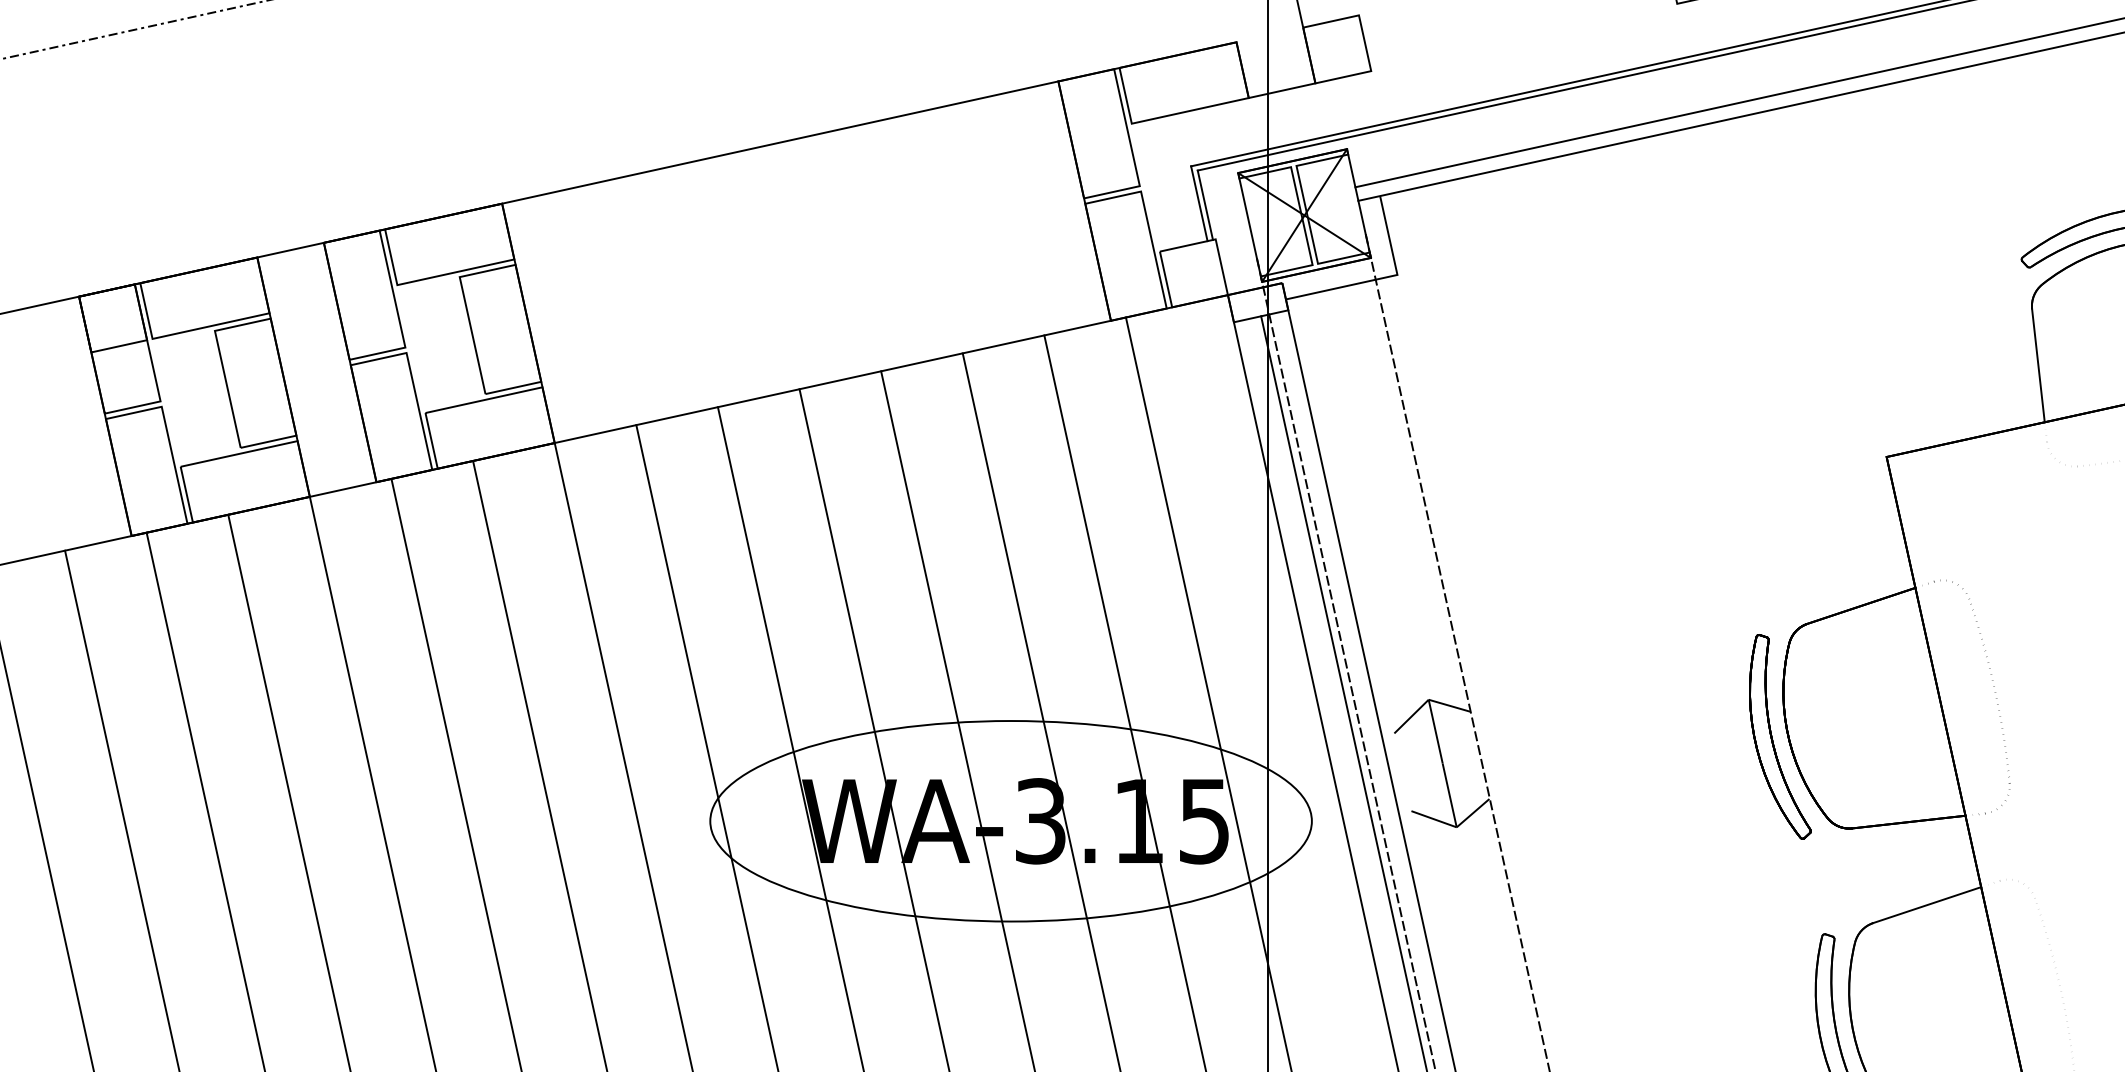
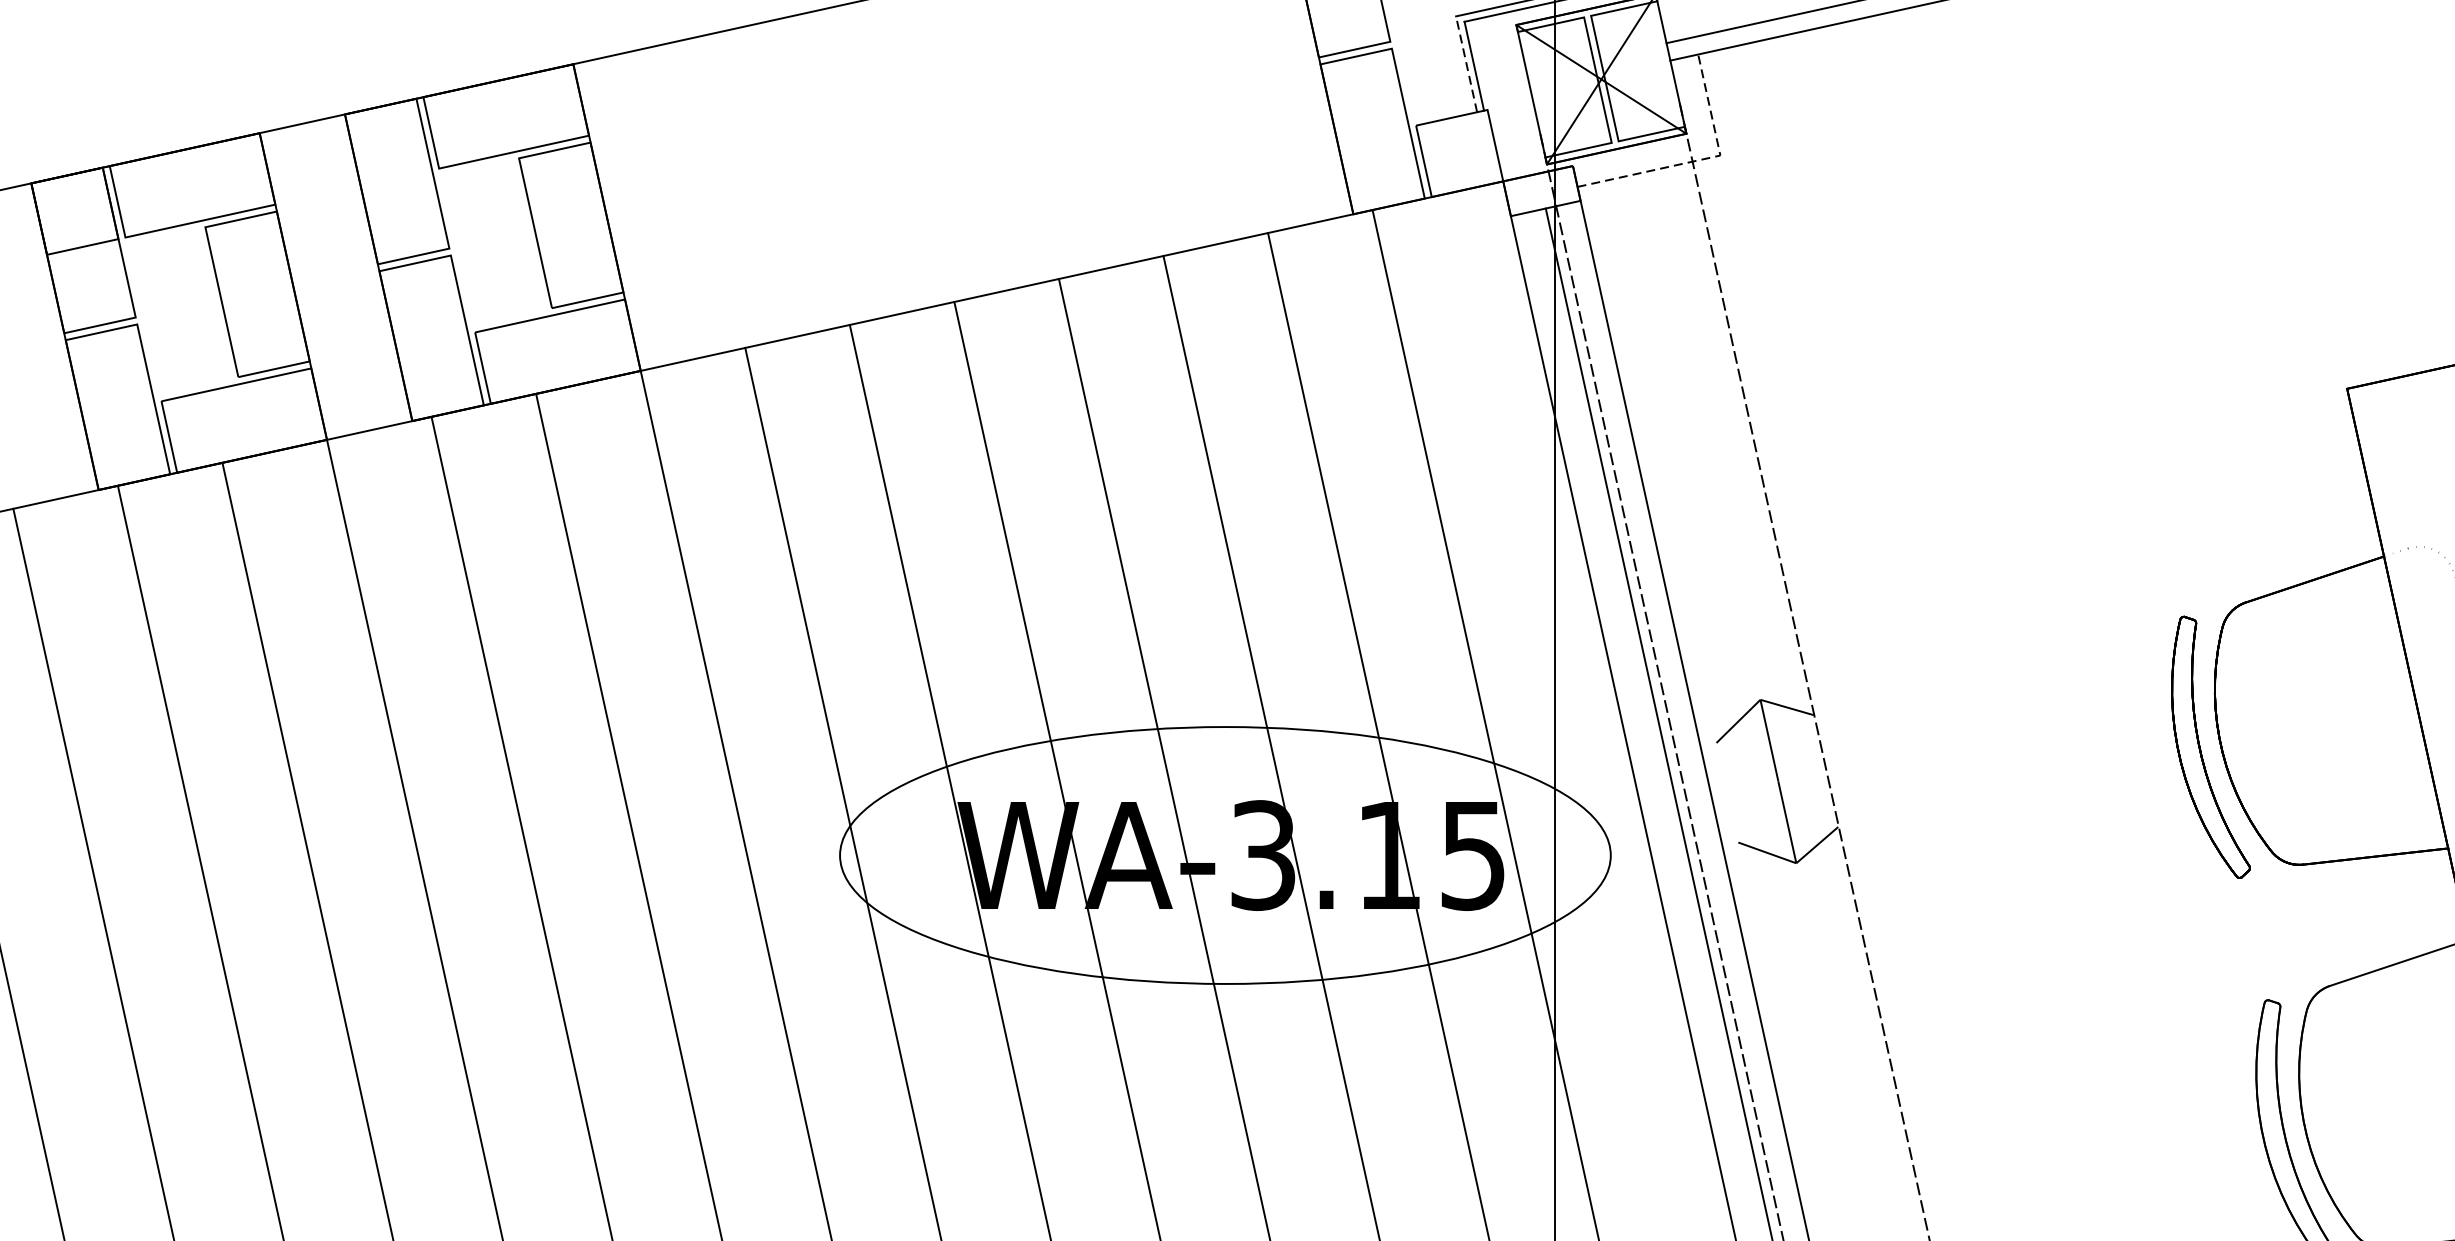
line: (1199, 203) -> (1466, 64), solid -> dashed
line: (1381, 278) -> (1699, 160), solid -> dashed

